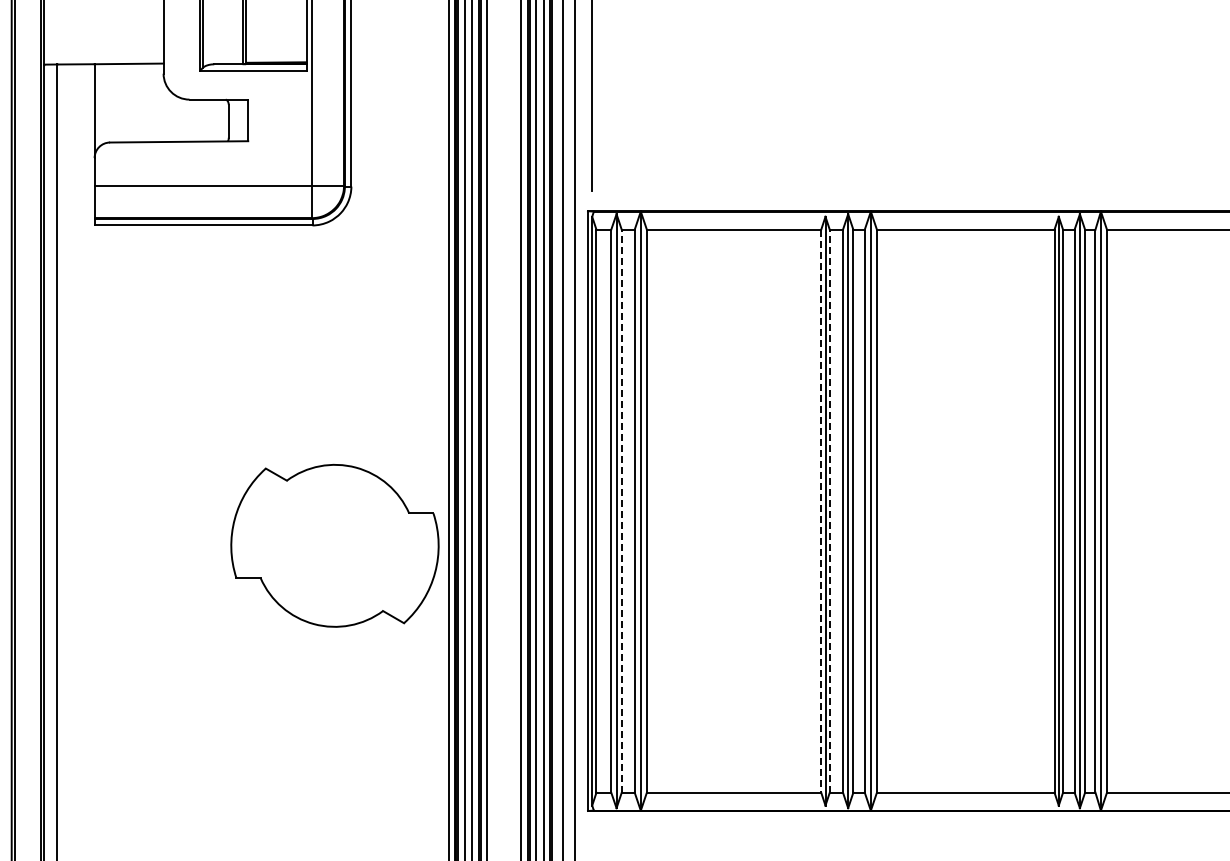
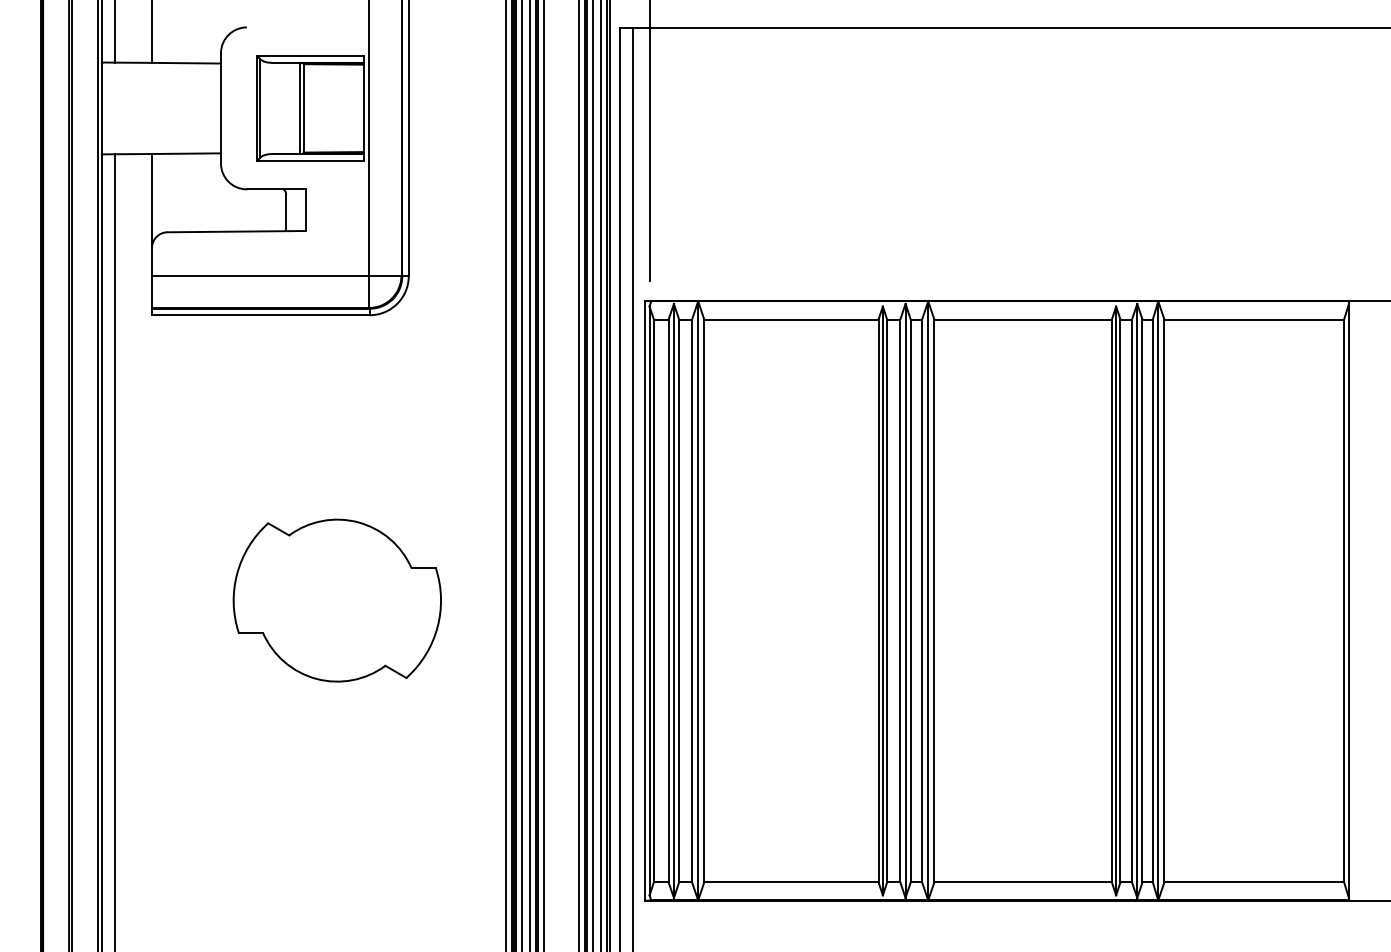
line: (622, 510) -> (679, 600), dashed -> solid
line: (830, 510) -> (887, 600), dashed -> solid
line: (821, 511) -> (878, 601), dashed -> solid
part: (334, 545) -> (336, 600), moved

